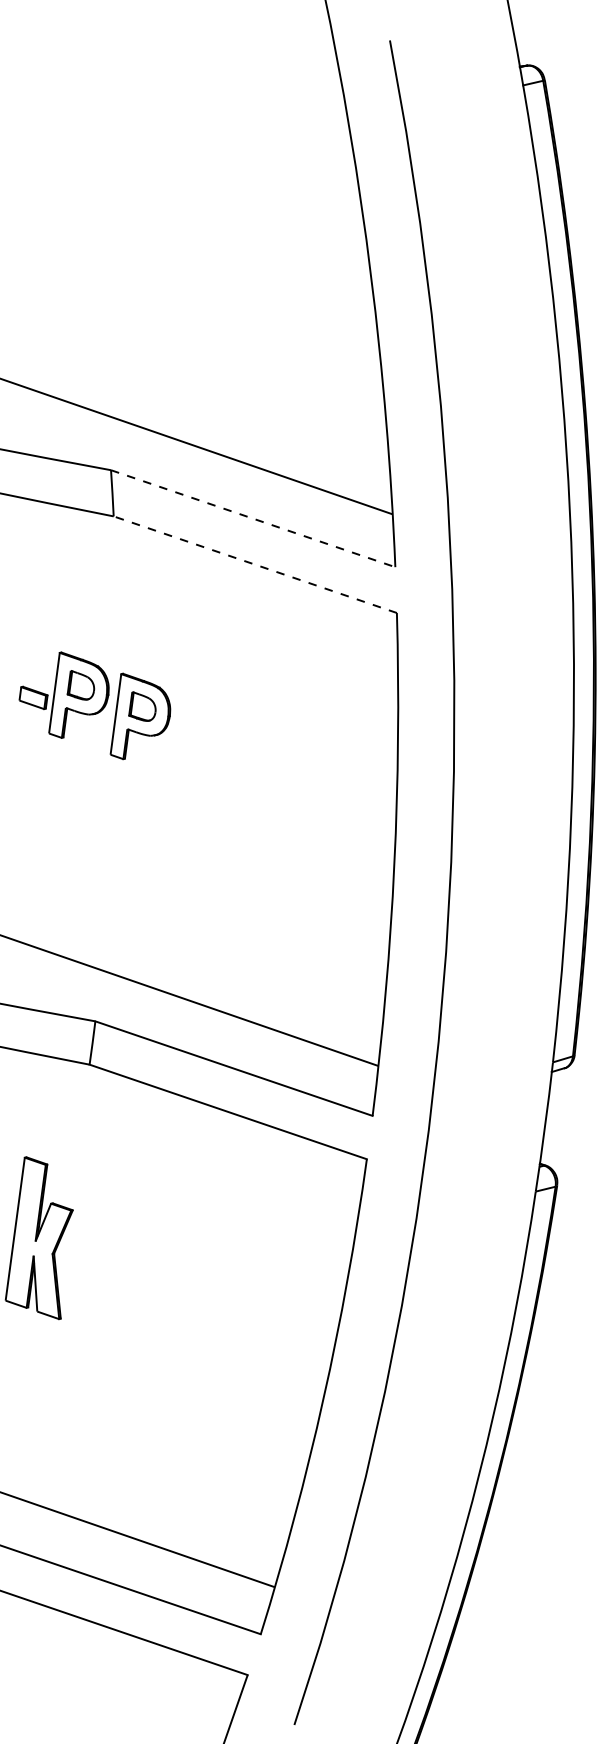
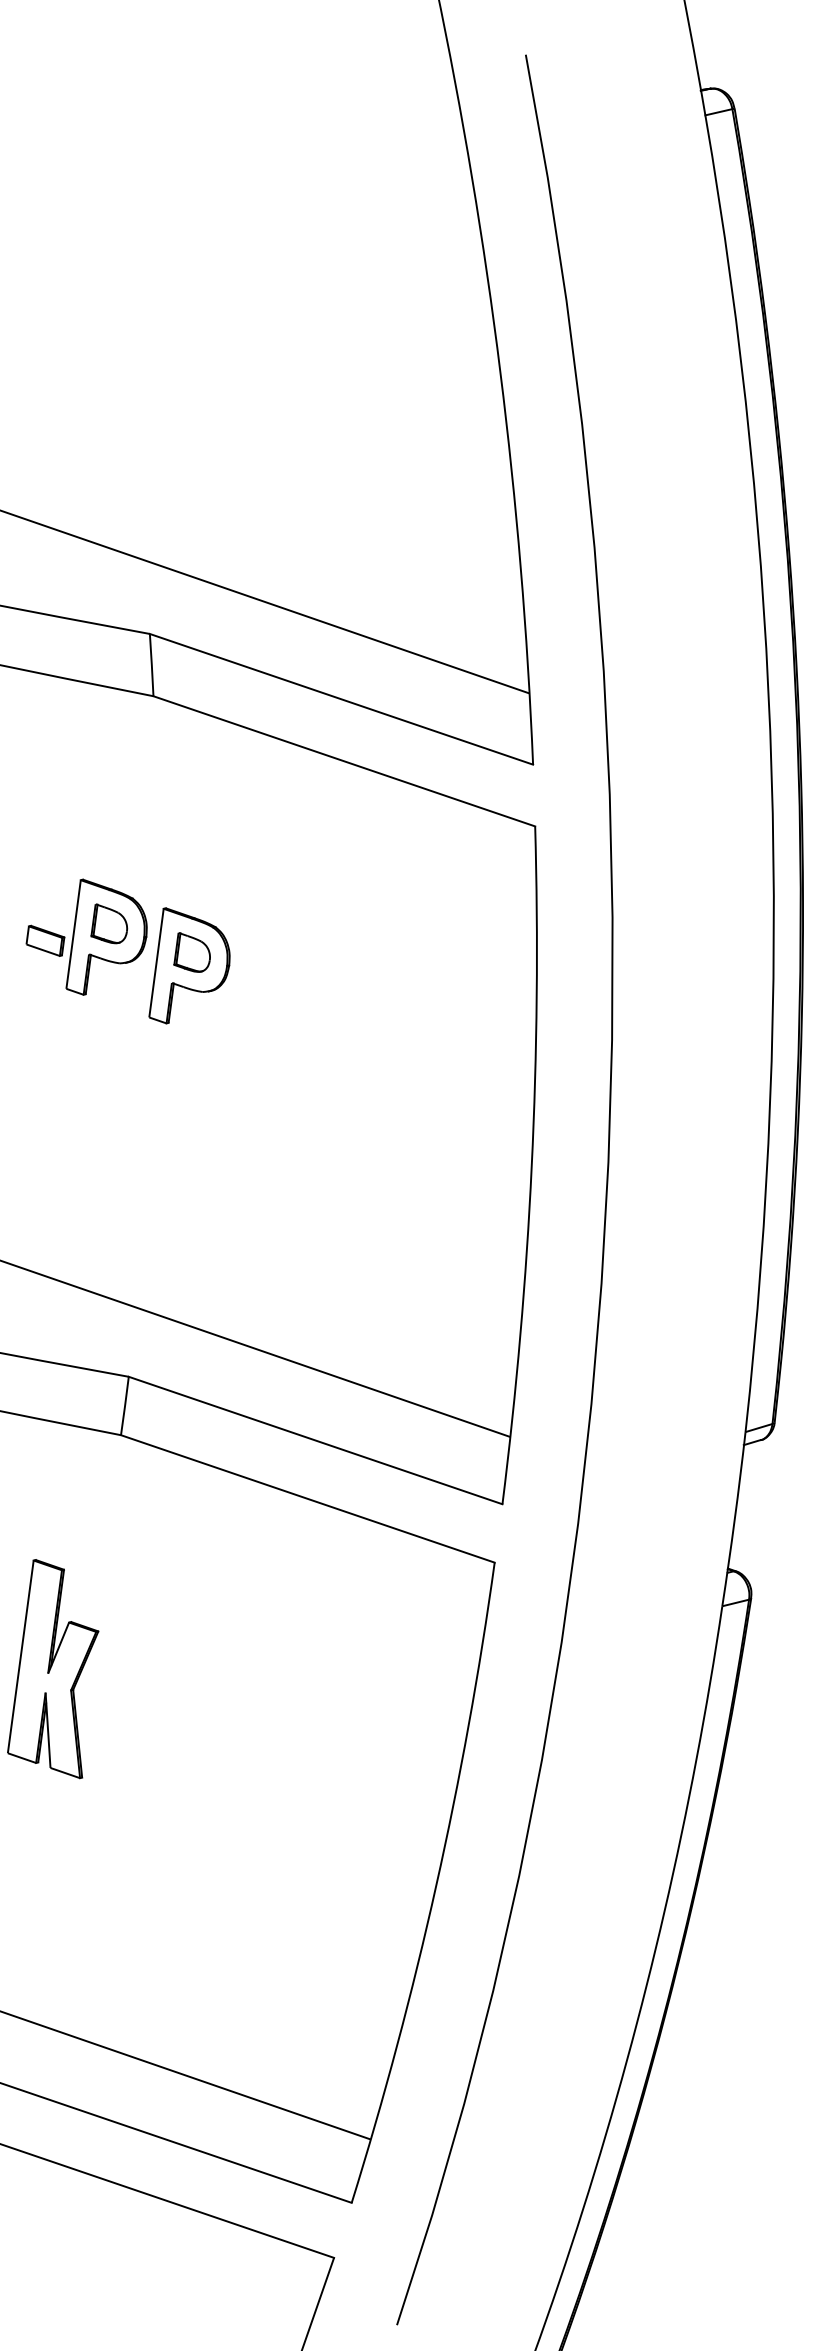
line: (253, 518) -> (341, 699), dashed -> solid
line: (255, 564) -> (344, 761), dashed -> solid

